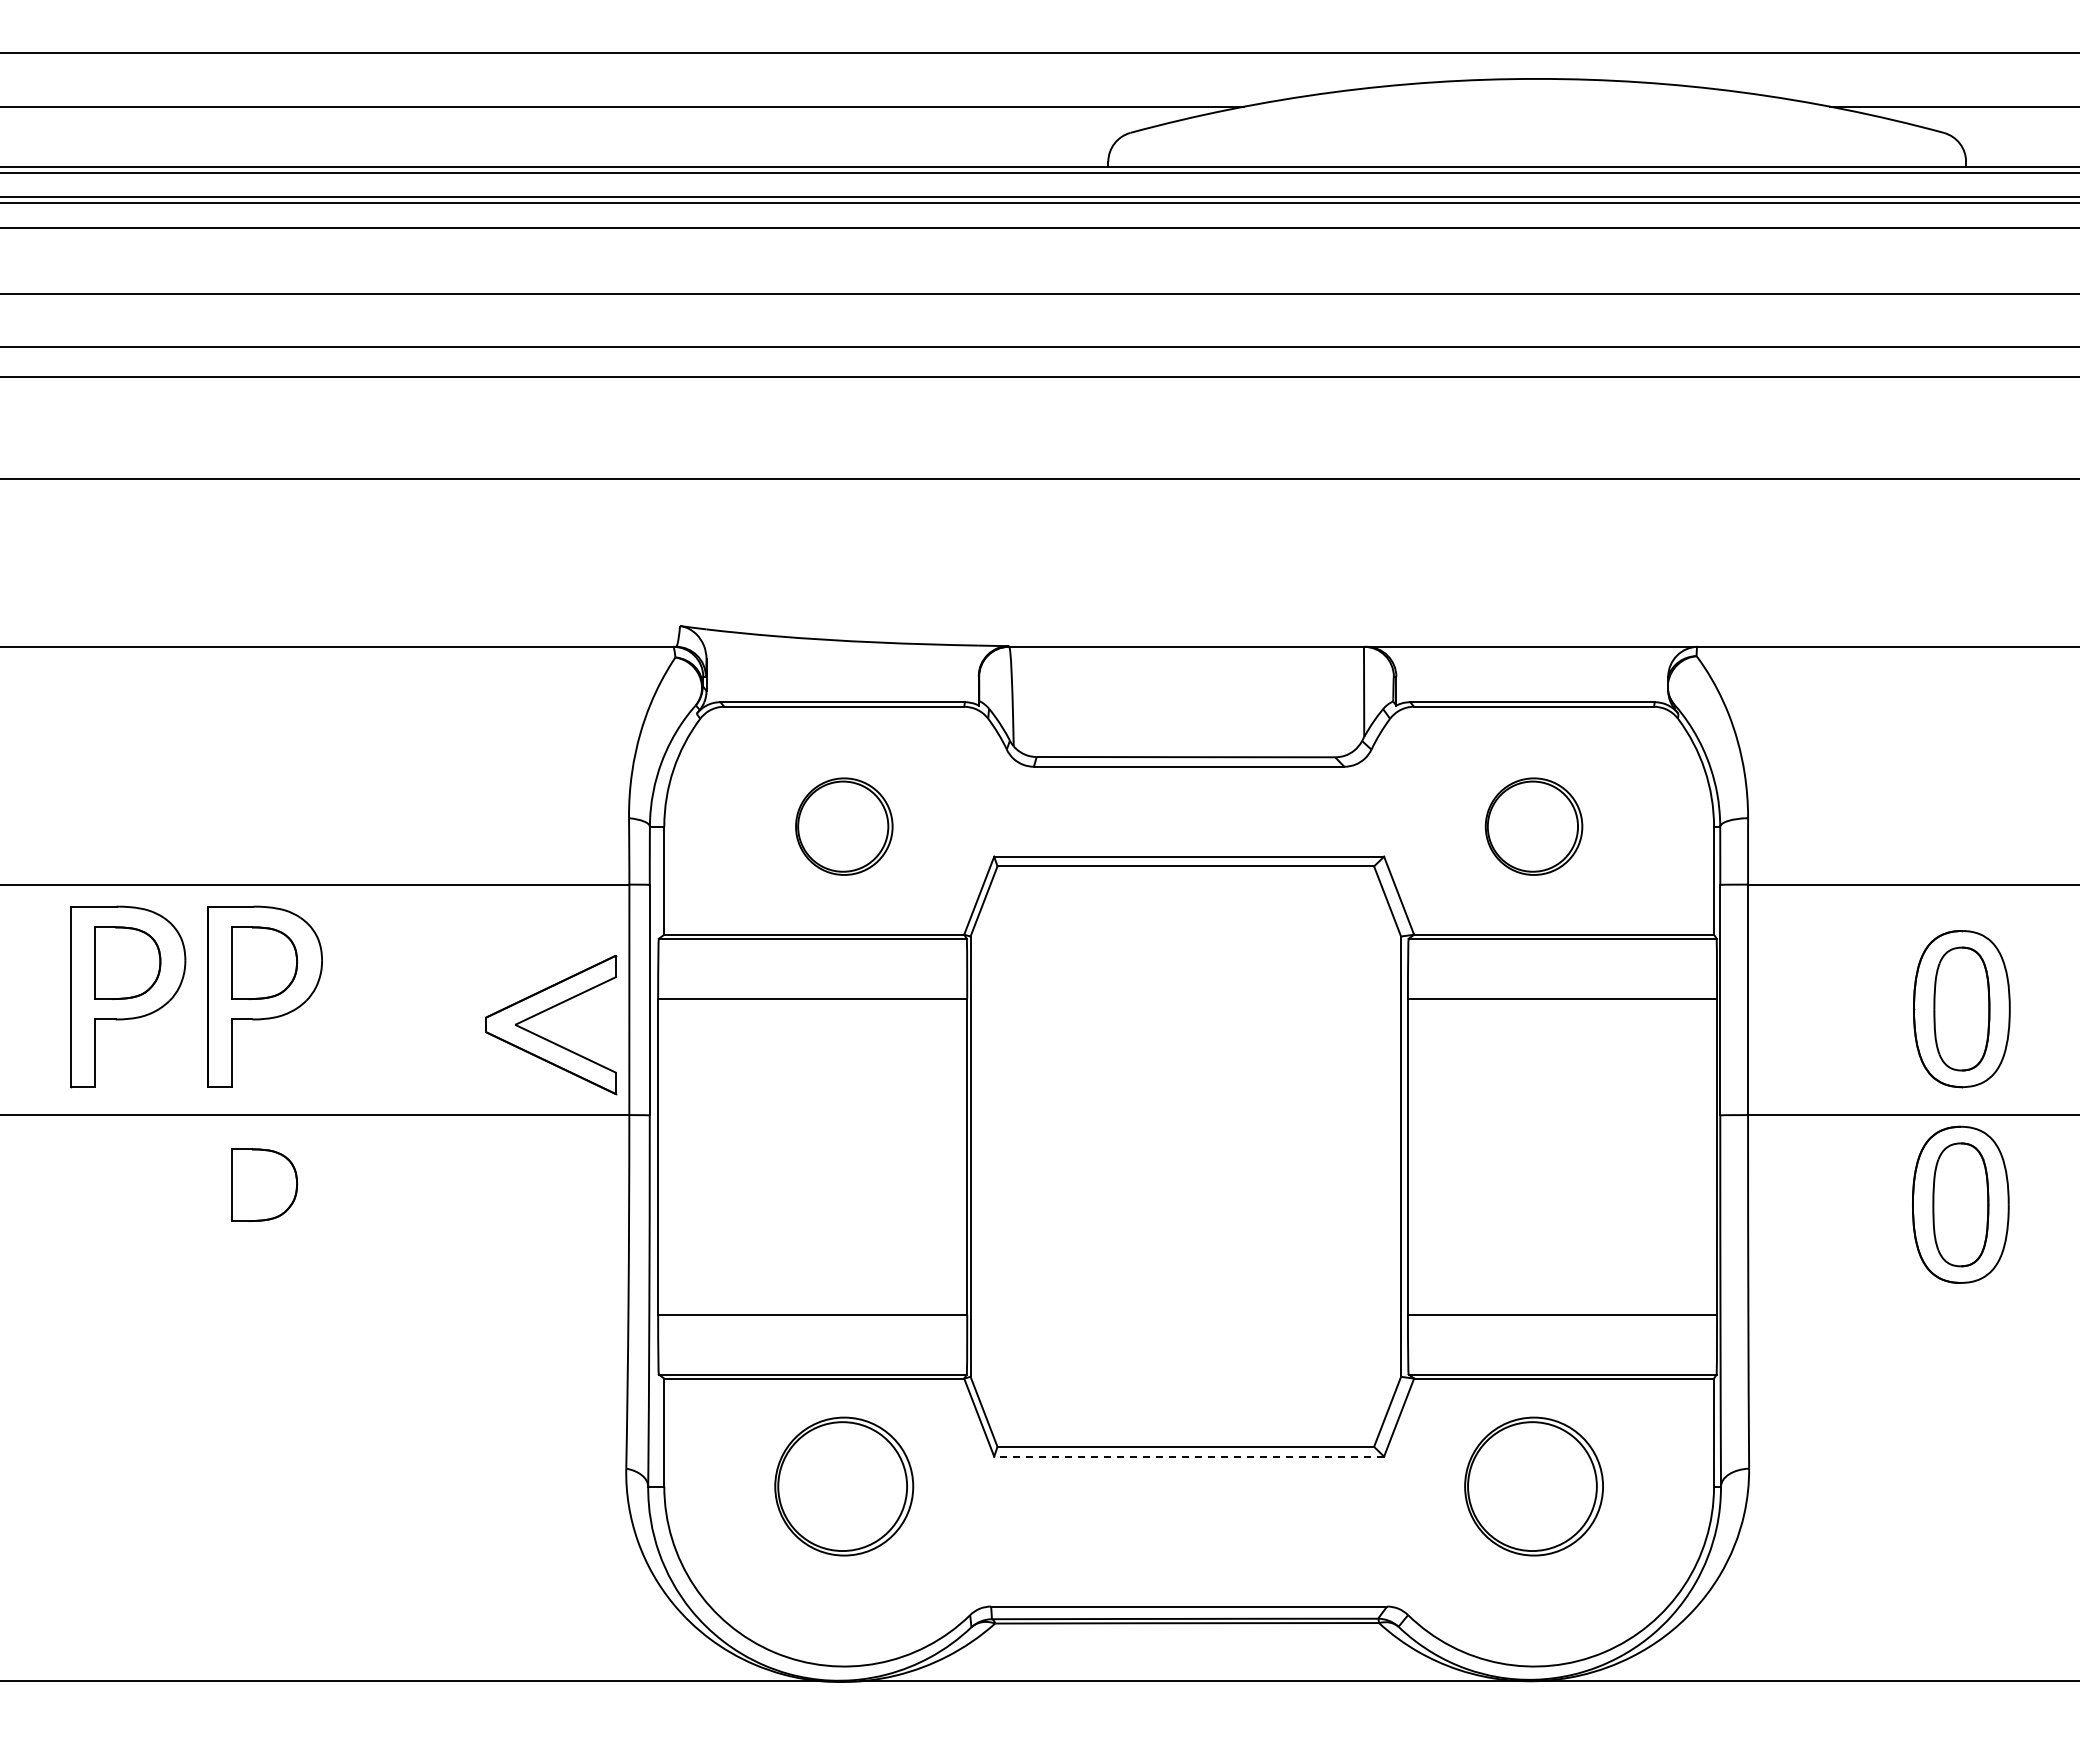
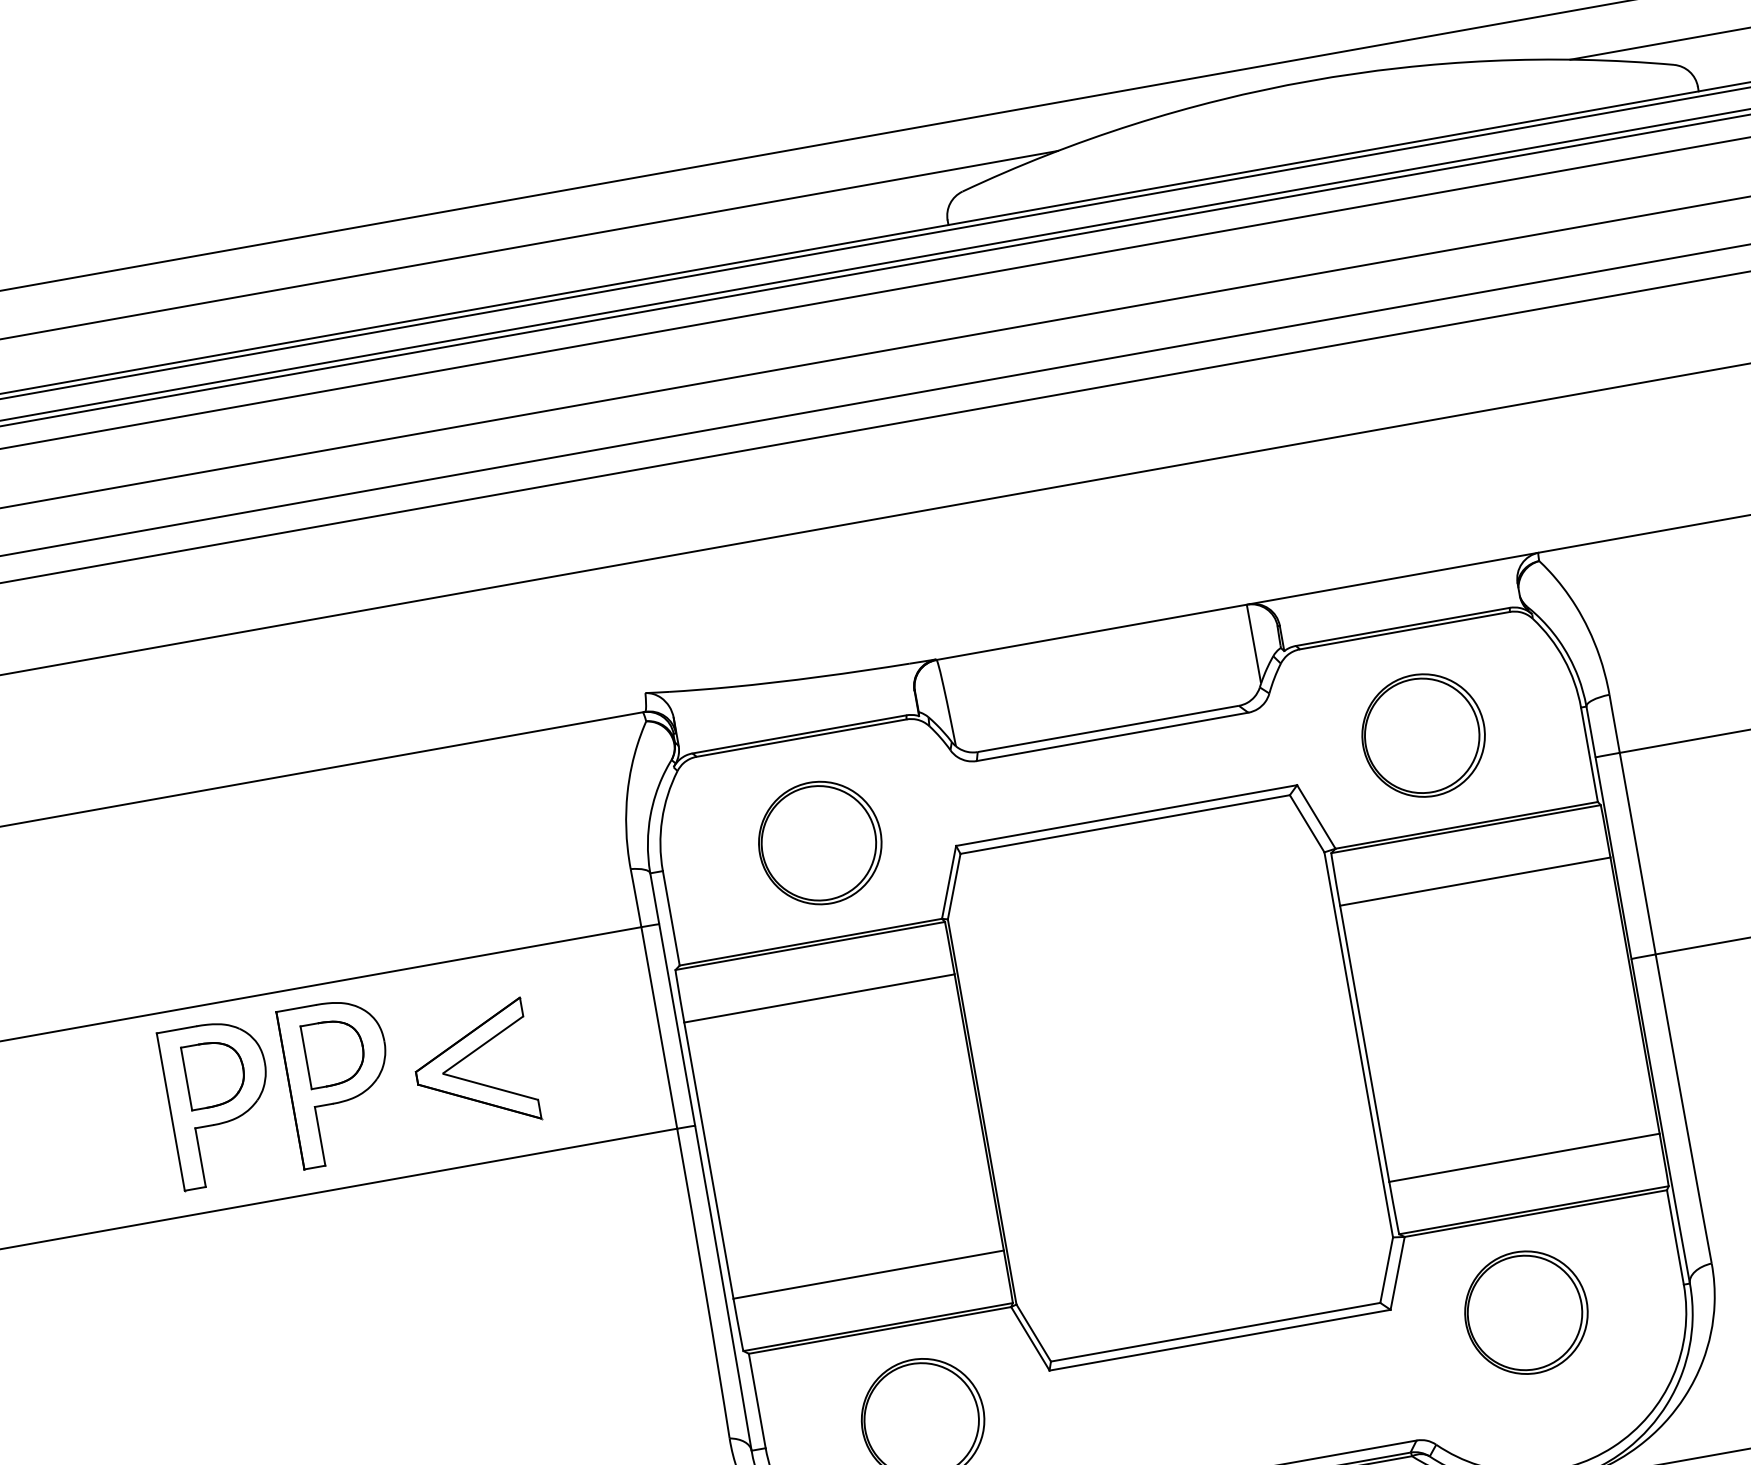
part: (844, 826) -> (820, 842), size x1.43
part: (1533, 826) -> (1423, 735), size x1.43
part: (544, 1037) -> (470, 1080), moved
part: (264, 1184) -> (368, 1246), removed
line: (1189, 1456) -> (1220, 1340), dashed -> solid

